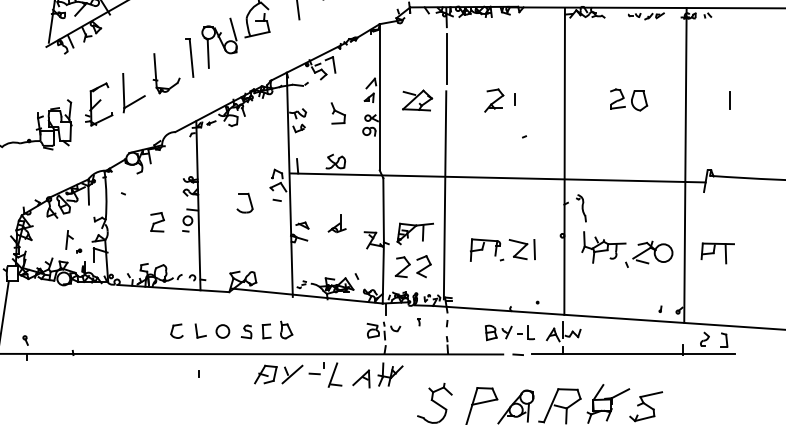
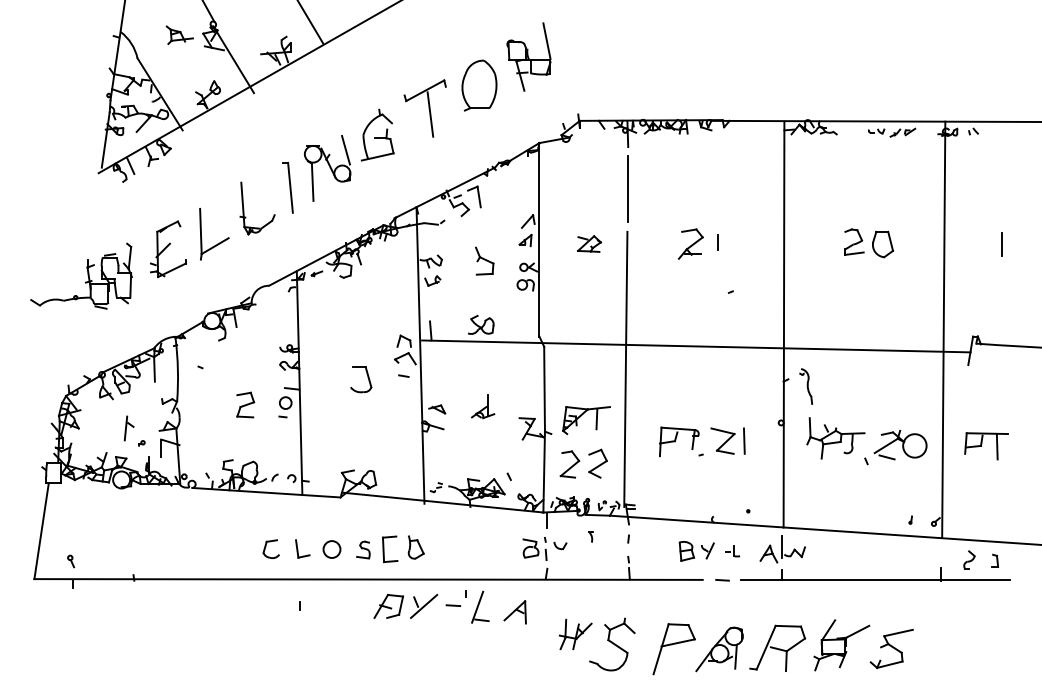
part: (417, 100) -> (589, 243), size x0.6
part: (266, 331) -> (389, 549), size x1.4
part: (525, 332) -> (732, 551), size x0.6
part: (724, 339) -> (995, 560), size x0.7
part: (390, 374) -> (575, 634), moved

